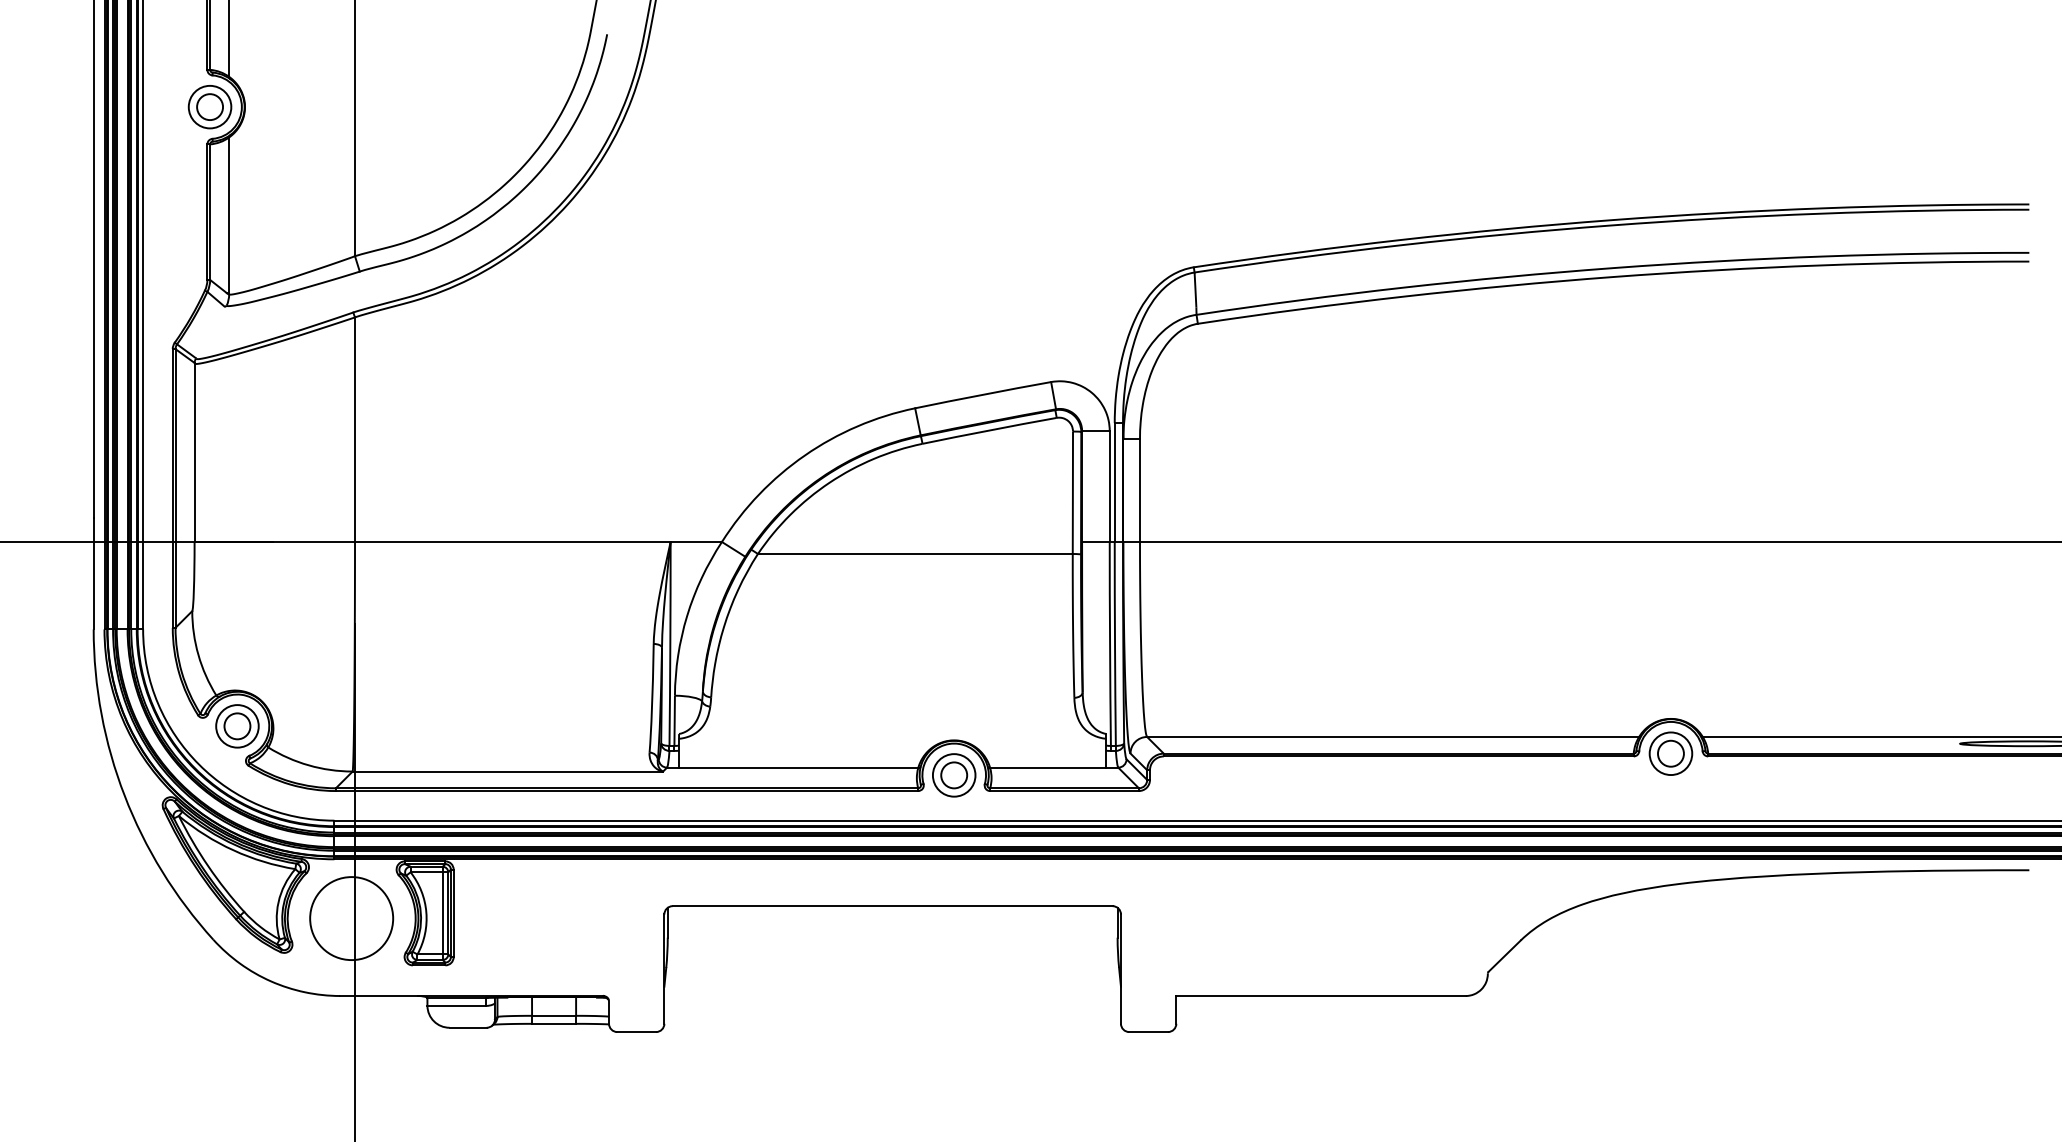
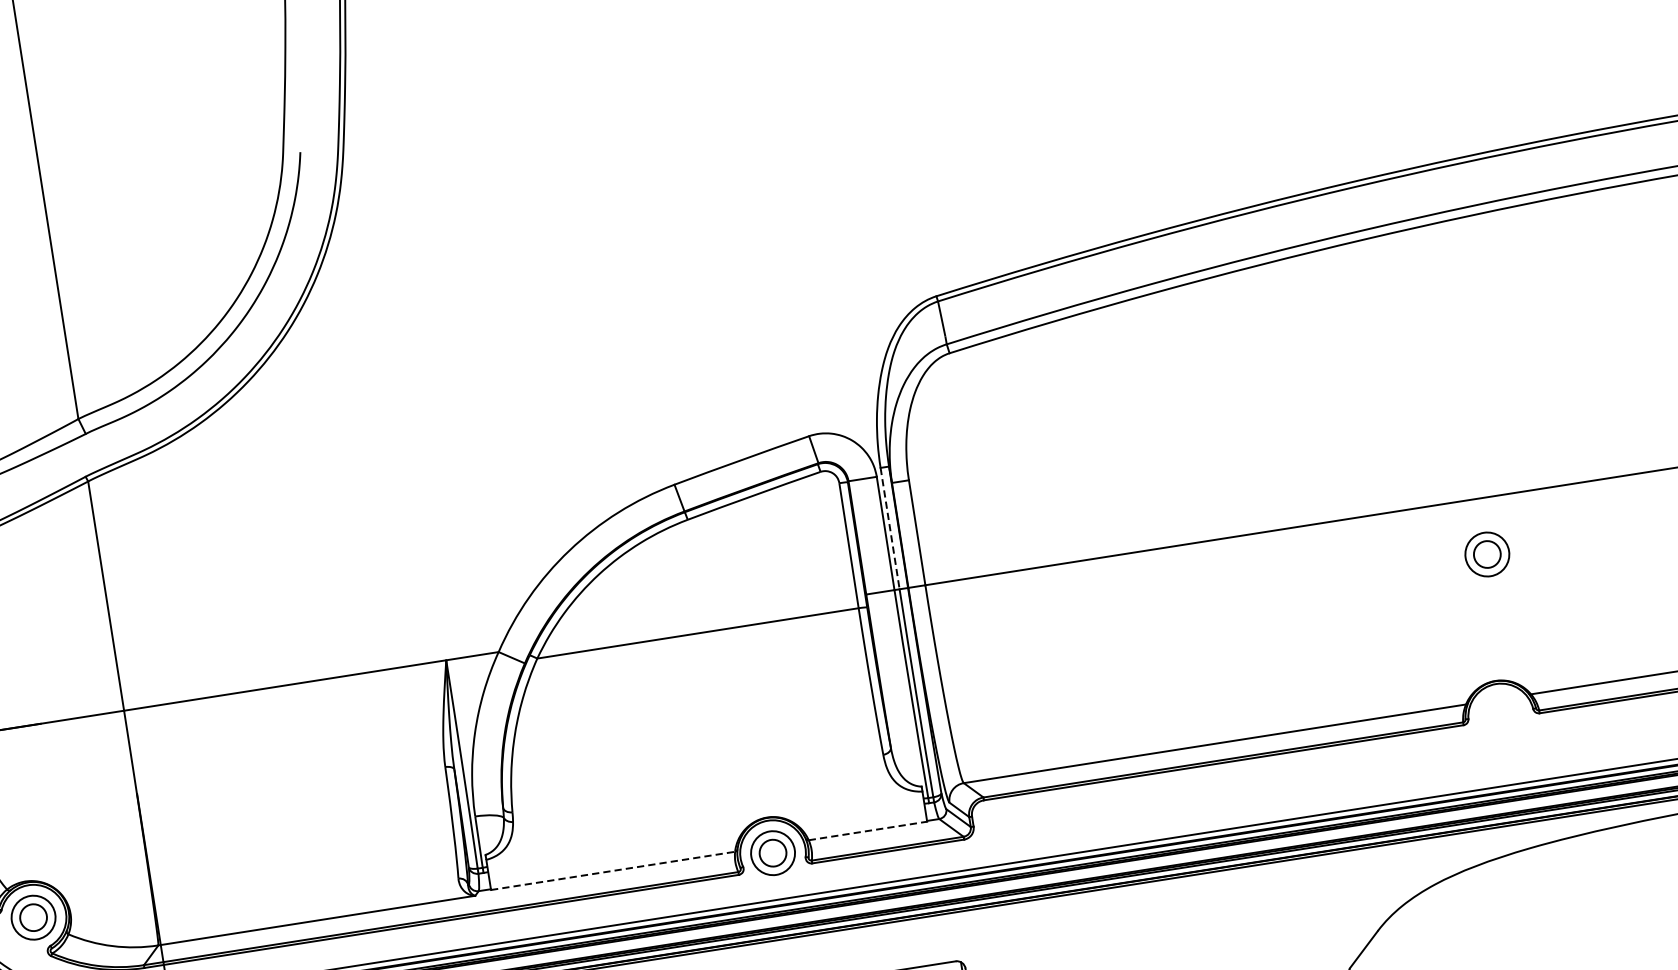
line: (1114, 483) -> (890, 529), solid -> dashed
part: (1670, 753) -> (1486, 554), moved
line: (798, 768) -> (613, 871), solid -> dashed
line: (1048, 768) -> (868, 831), solid -> dashed

